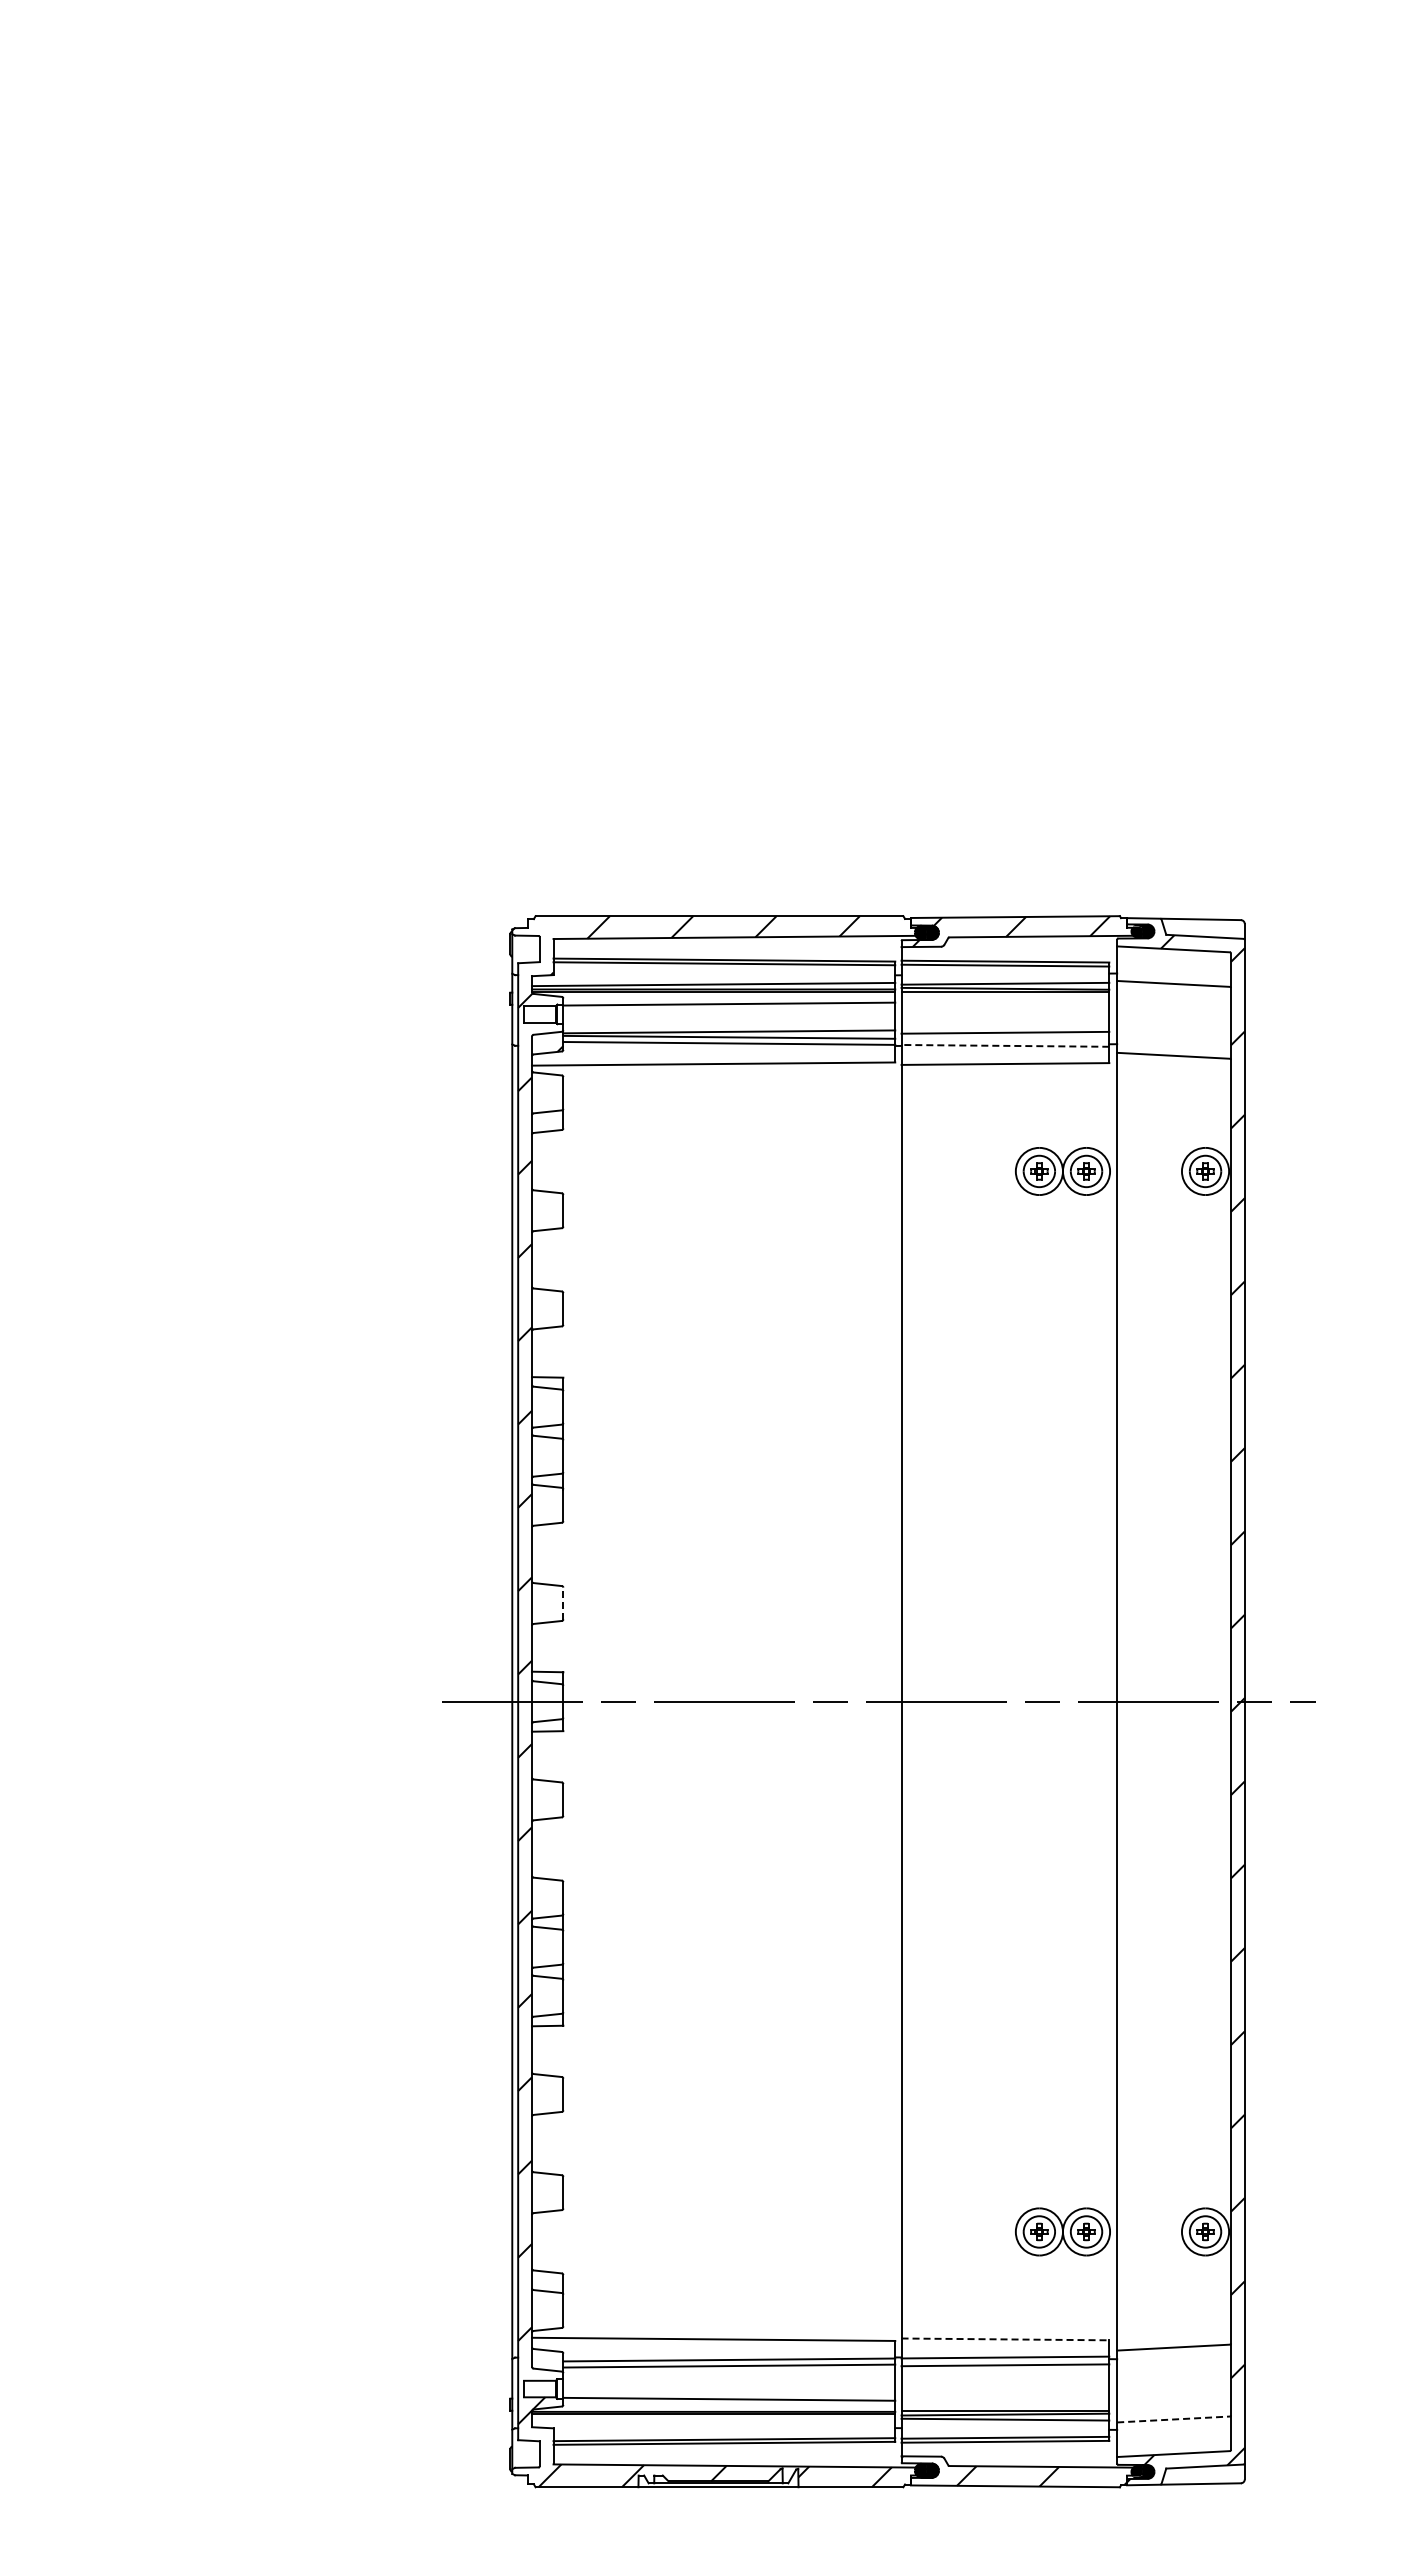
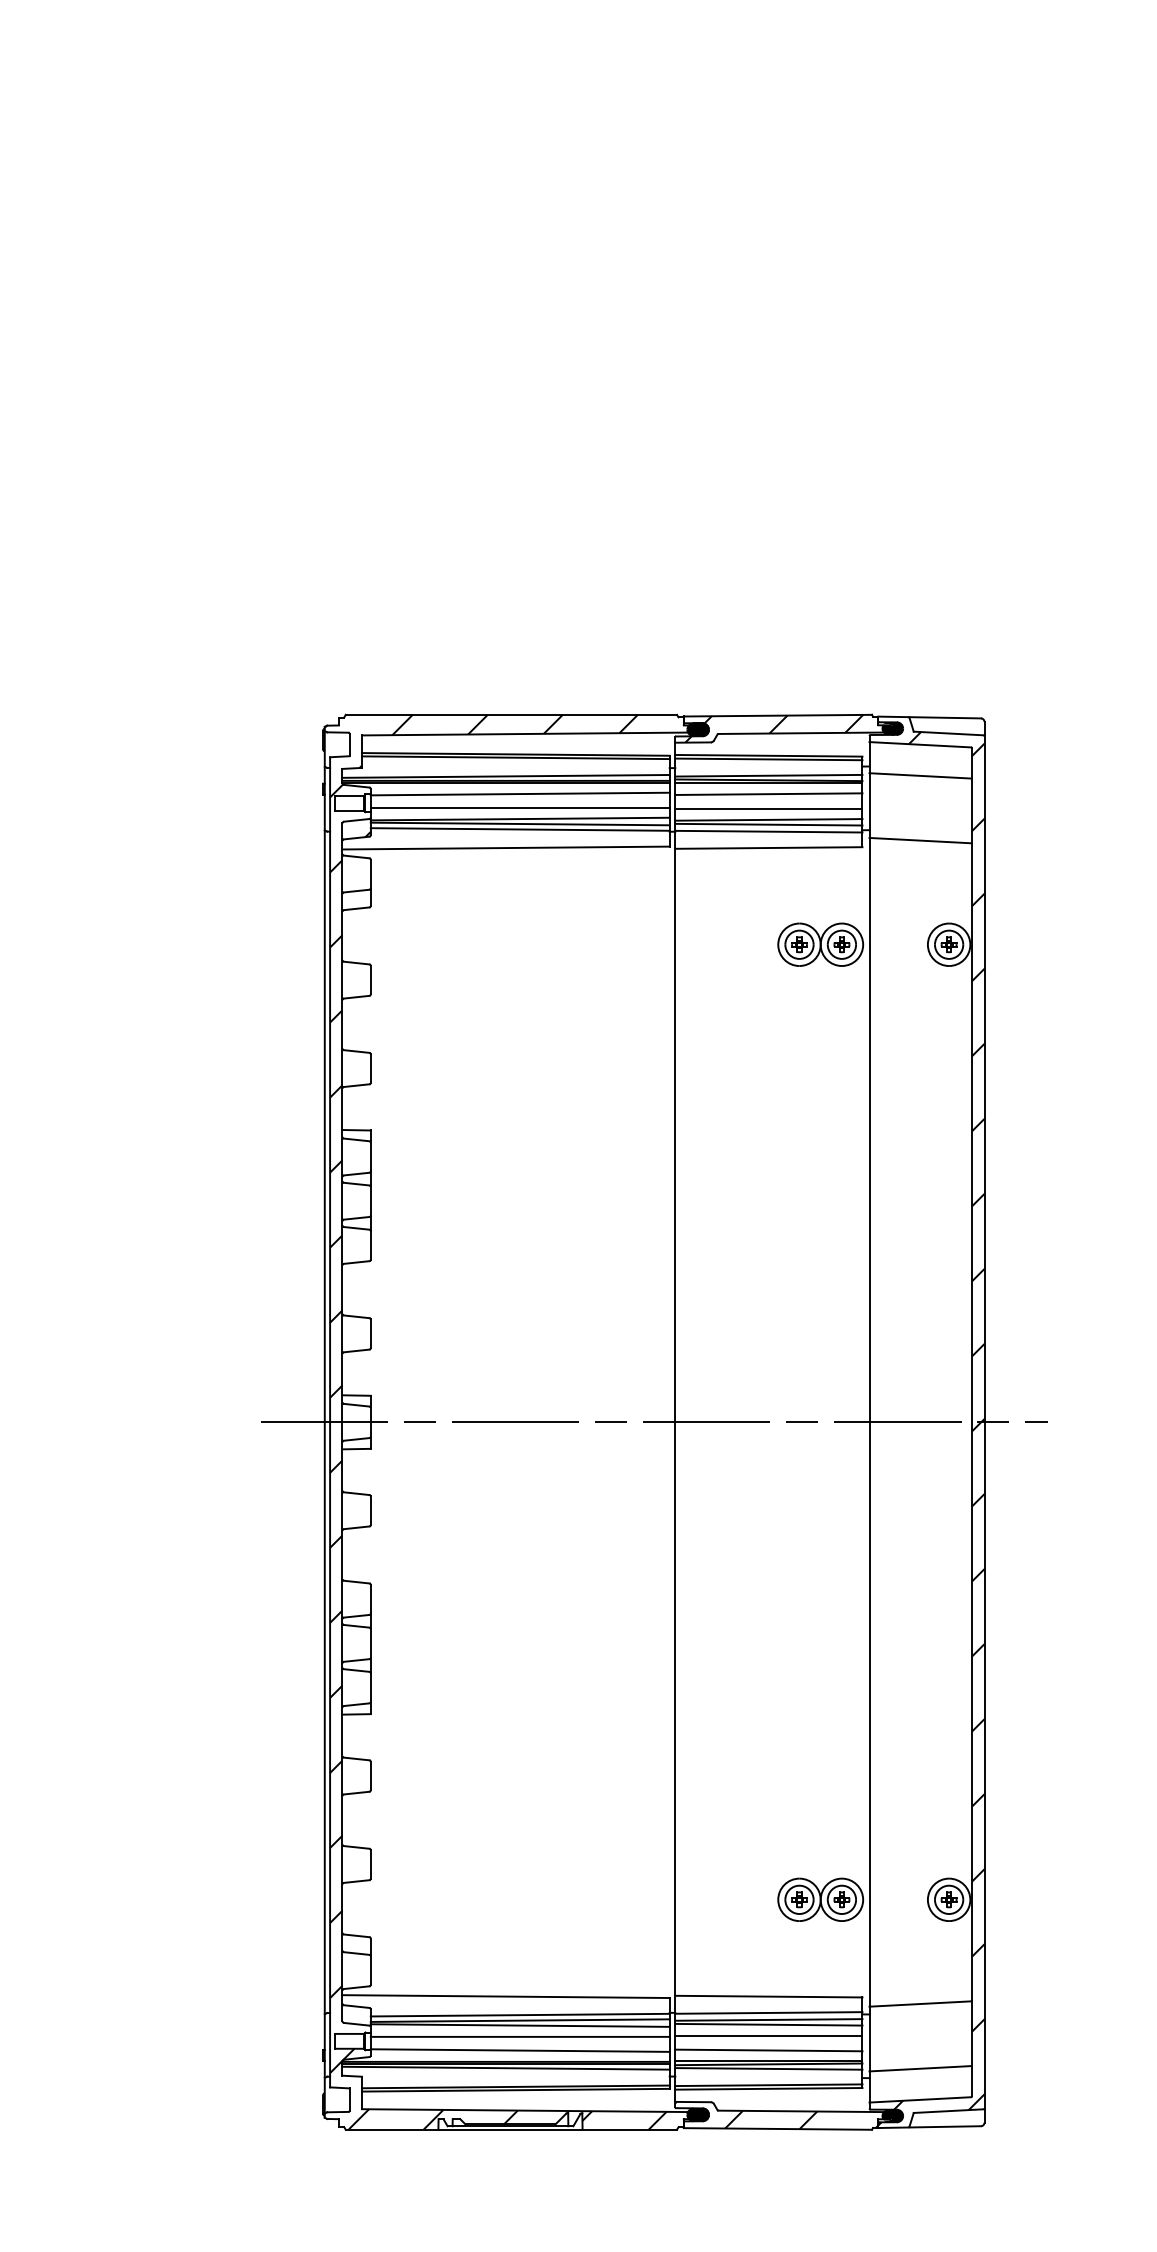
line: (1005, 1004) -> (768, 794), added
line: (729, 1019) -> (520, 807), added
line: (1005, 1020) -> (768, 808), added
line: (1005, 1038) -> (768, 825), added
line: (1005, 1045) -> (768, 831), dashed -> solid
line: (563, 1603) -> (370, 1333), dashed -> solid
line: (1005, 2339) -> (768, 1996), dashed -> solid
line: (1005, 2370) -> (768, 2024), added
line: (729, 2371) -> (520, 2025), added
line: (1005, 2382) -> (768, 2035), added
line: (729, 2384) -> (520, 2037), added
line: (1005, 2399) -> (768, 2050), added
line: (713, 2418) -> (505, 2067), added
line: (1174, 2419) -> (921, 2068), dashed -> solid

